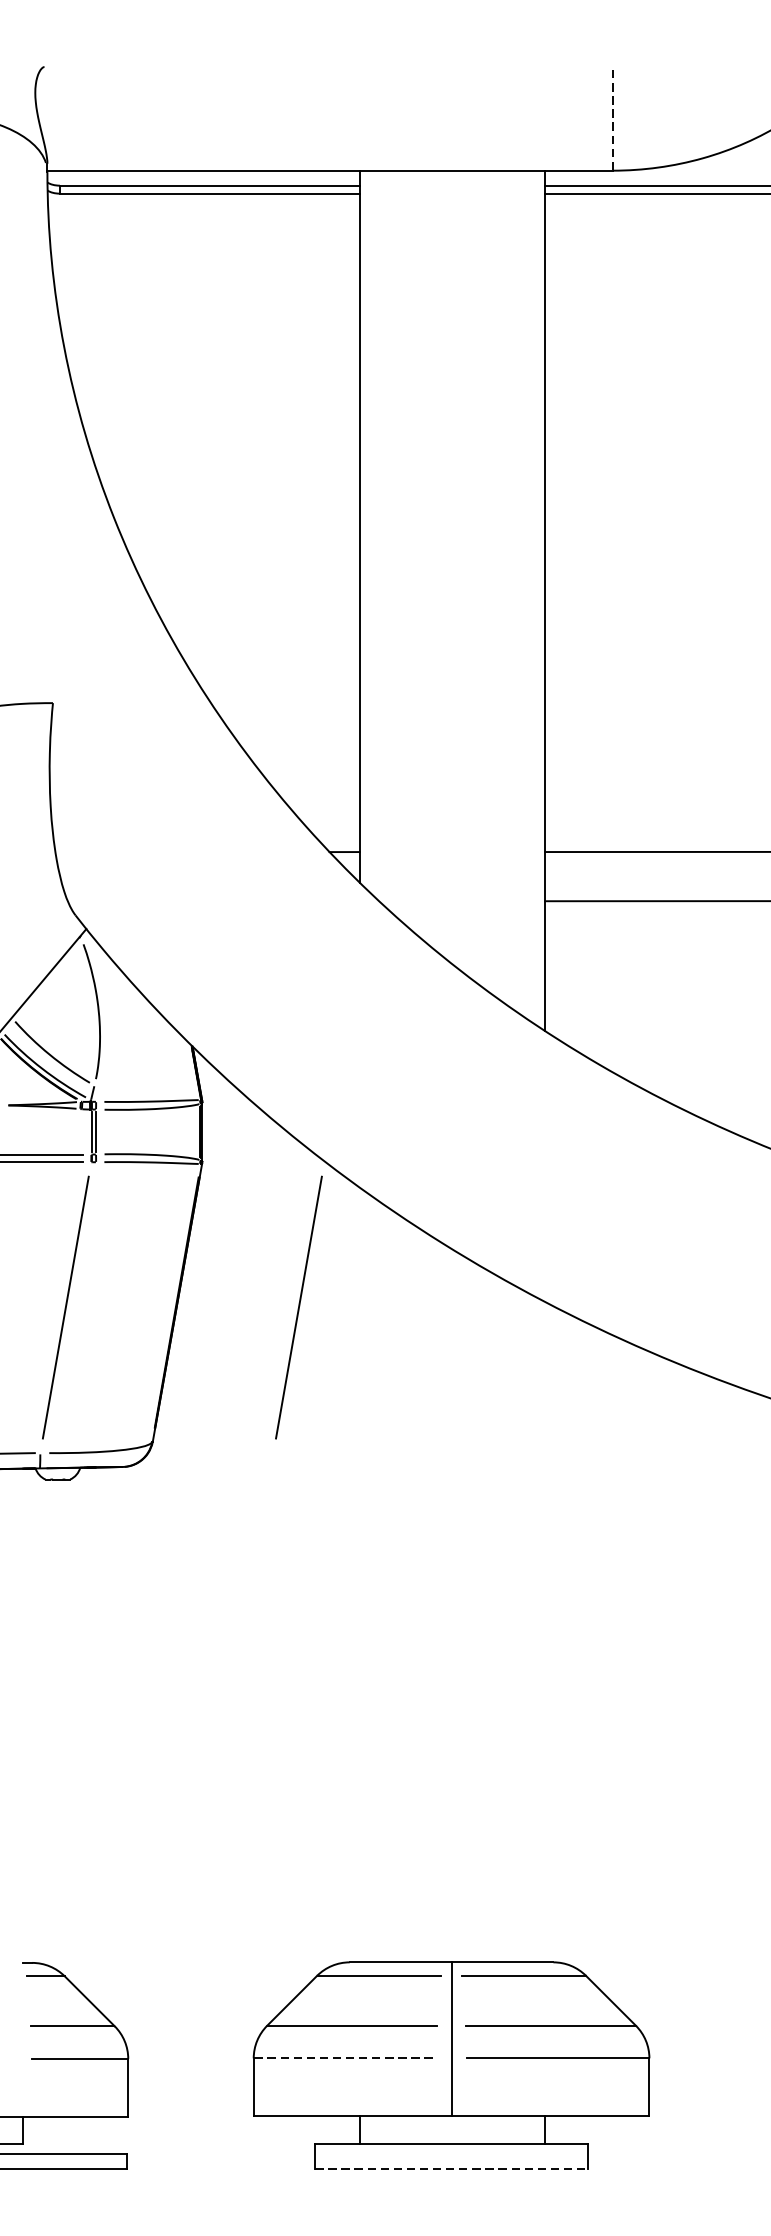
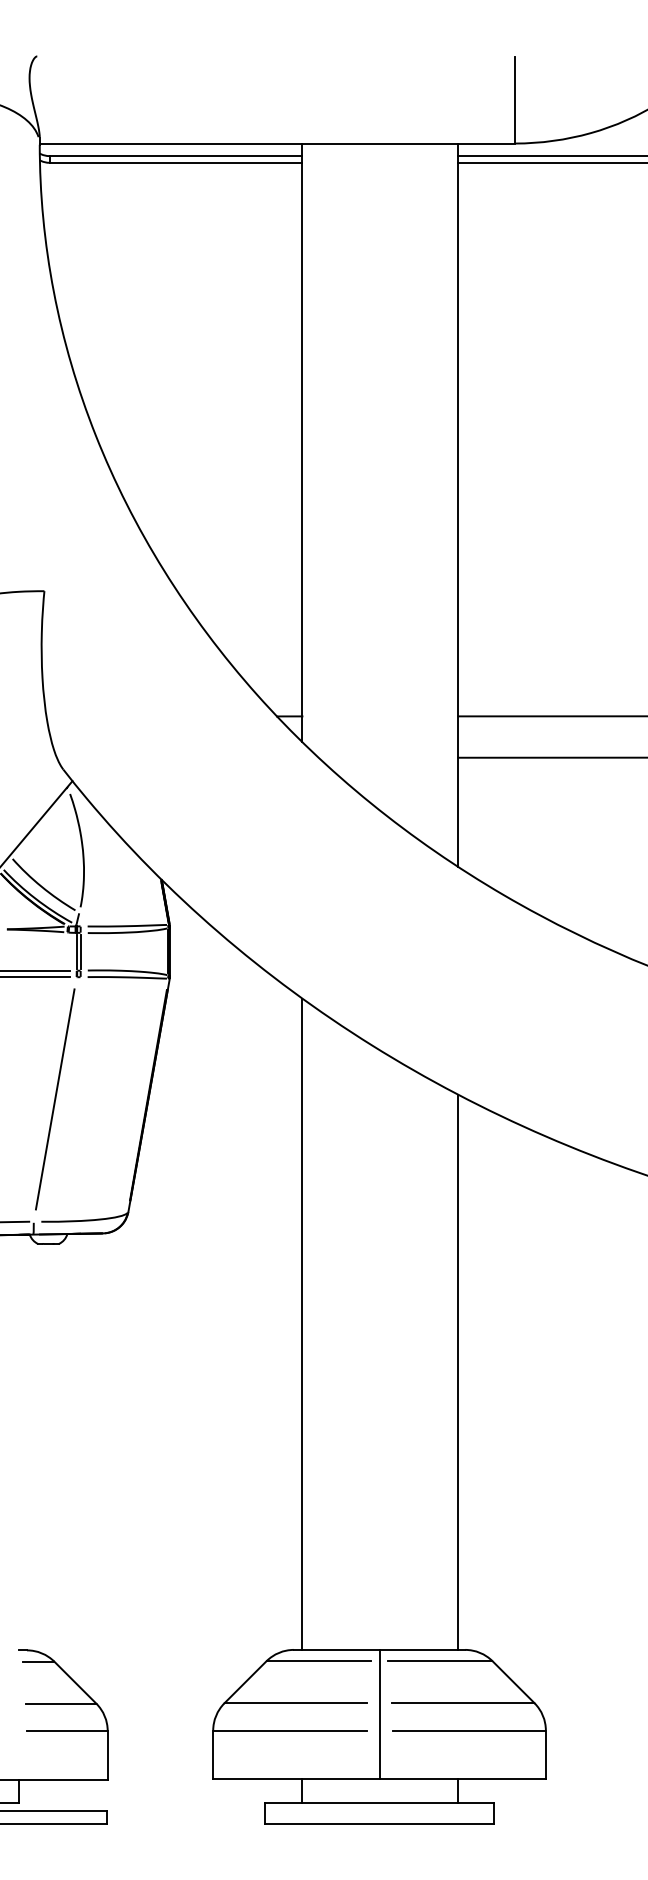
line: (613, 118) -> (515, 99), dashed -> solid
line: (299, 1307) -> (251, 1099), removed
line: (359, 1574) -> (302, 1323), added
line: (545, 1631) -> (458, 1371), added
line: (345, 2058) -> (290, 1730), dashed -> solid
line: (451, 2168) -> (379, 1823), dashed -> solid

